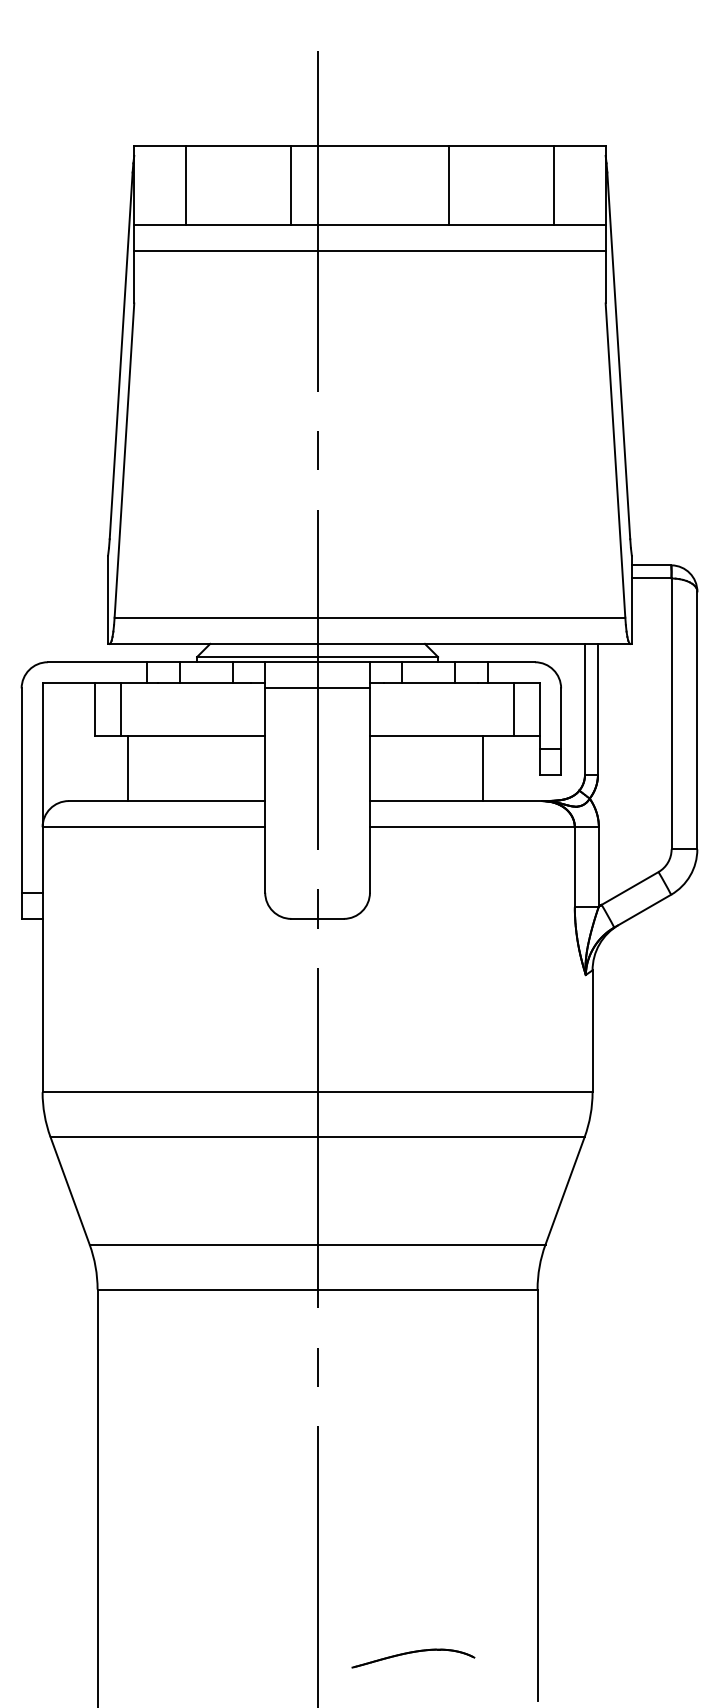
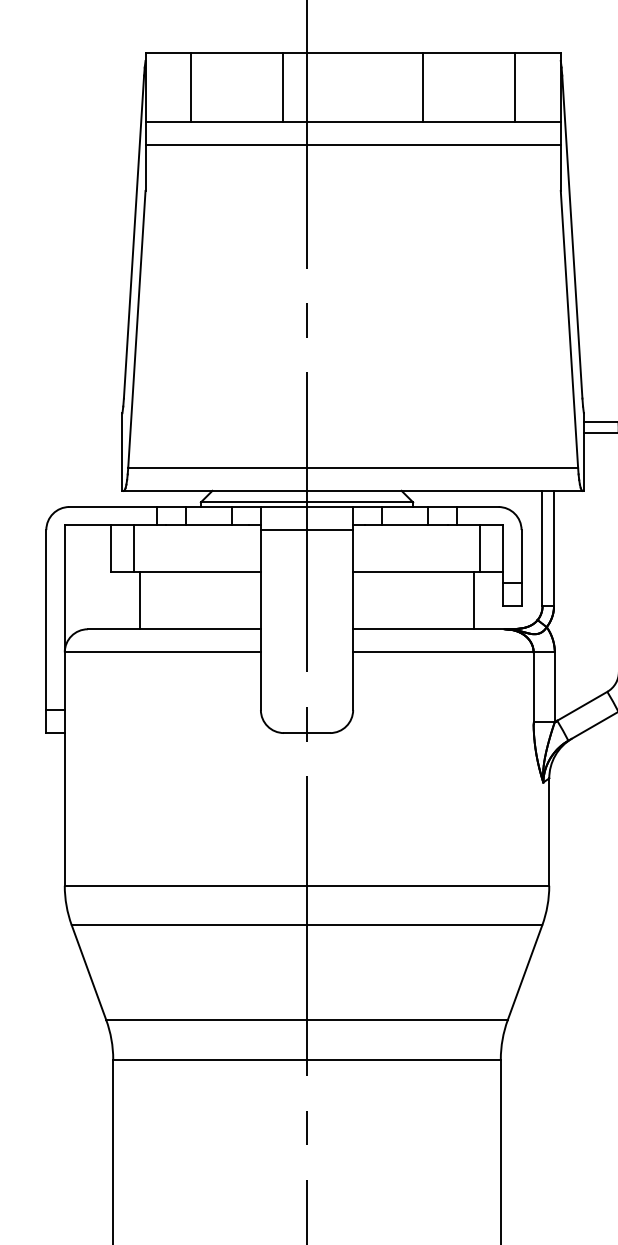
line: (483, 768) -> (474, 600), moved

